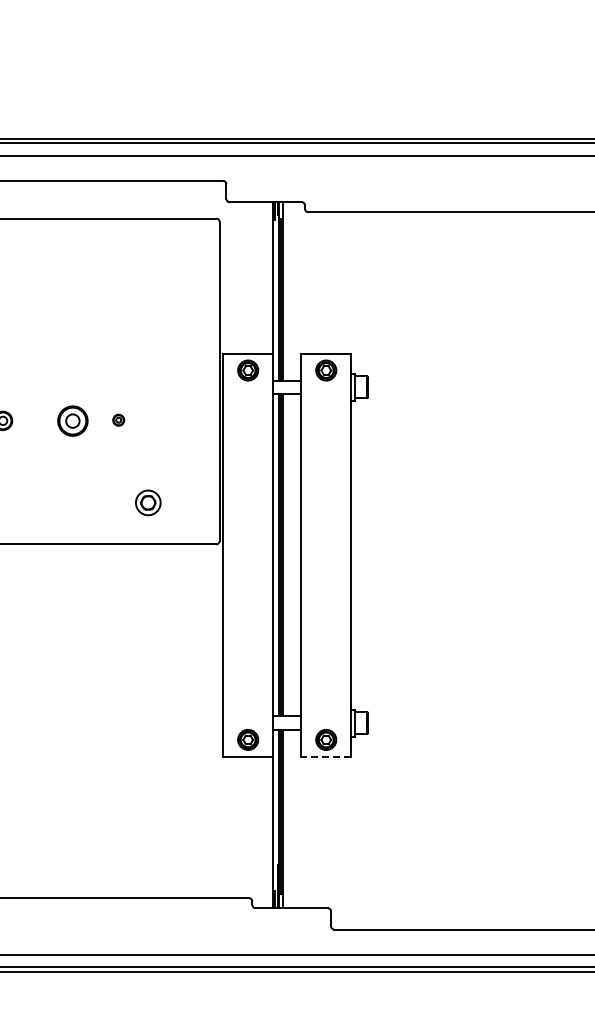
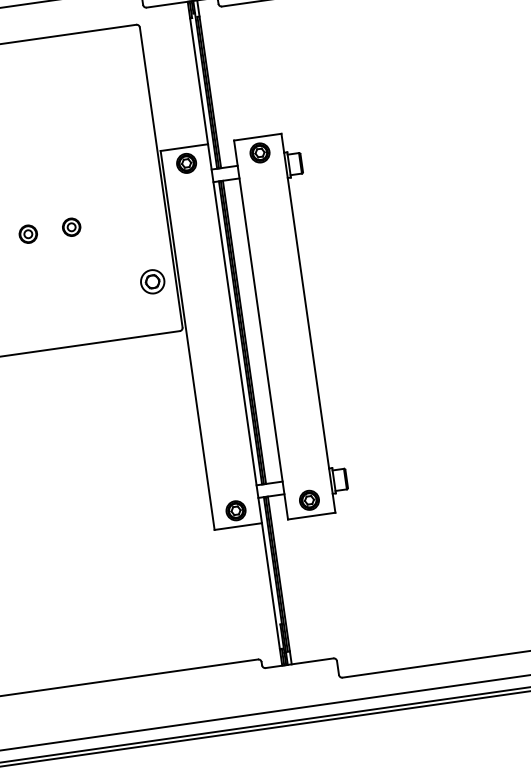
part: (72, 420) -> (28, 233), size x0.62
part: (118, 420) -> (71, 227), size x1.67
part: (148, 502) -> (152, 281), moved
line: (325, 756) -> (310, 516), dashed -> solid

